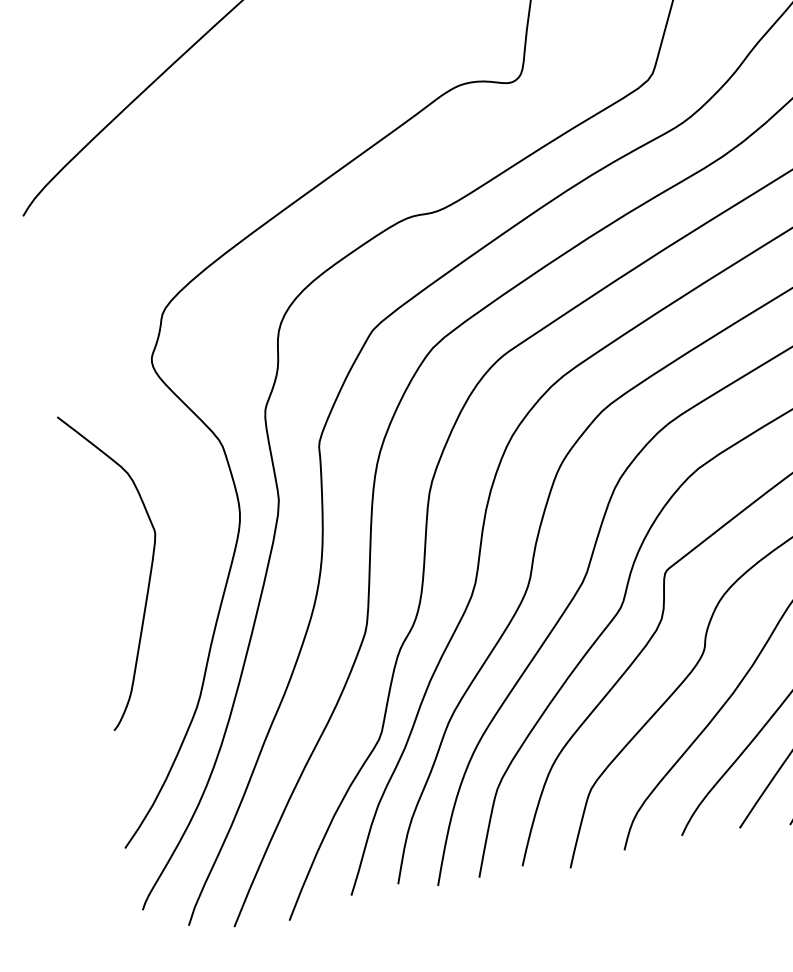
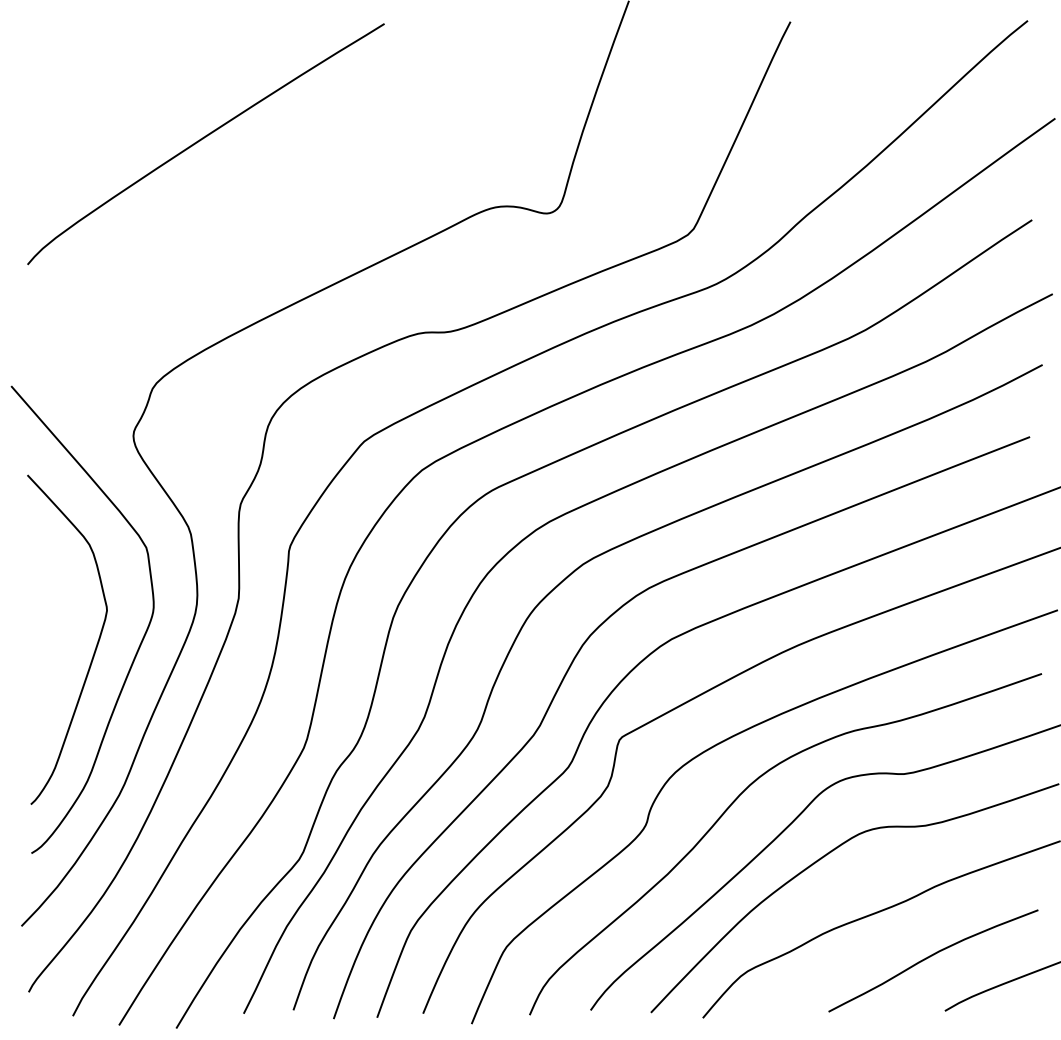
curve: (191, 562) -> (138, 646), added

